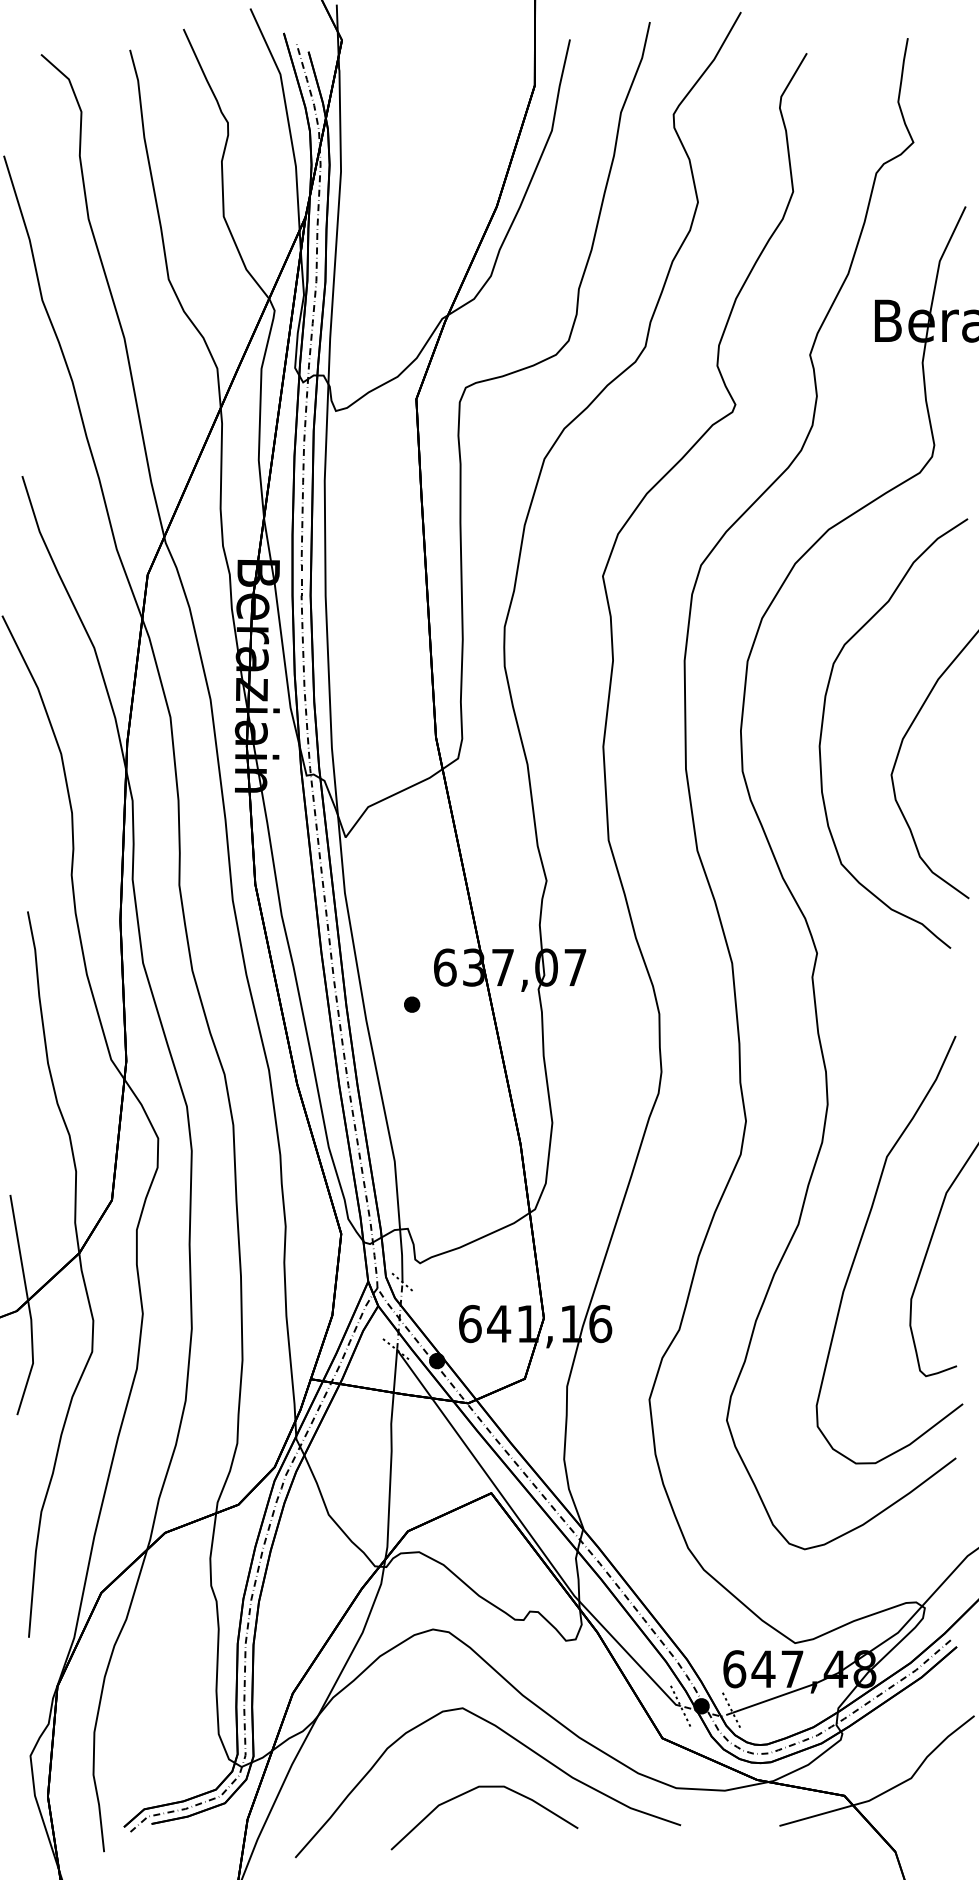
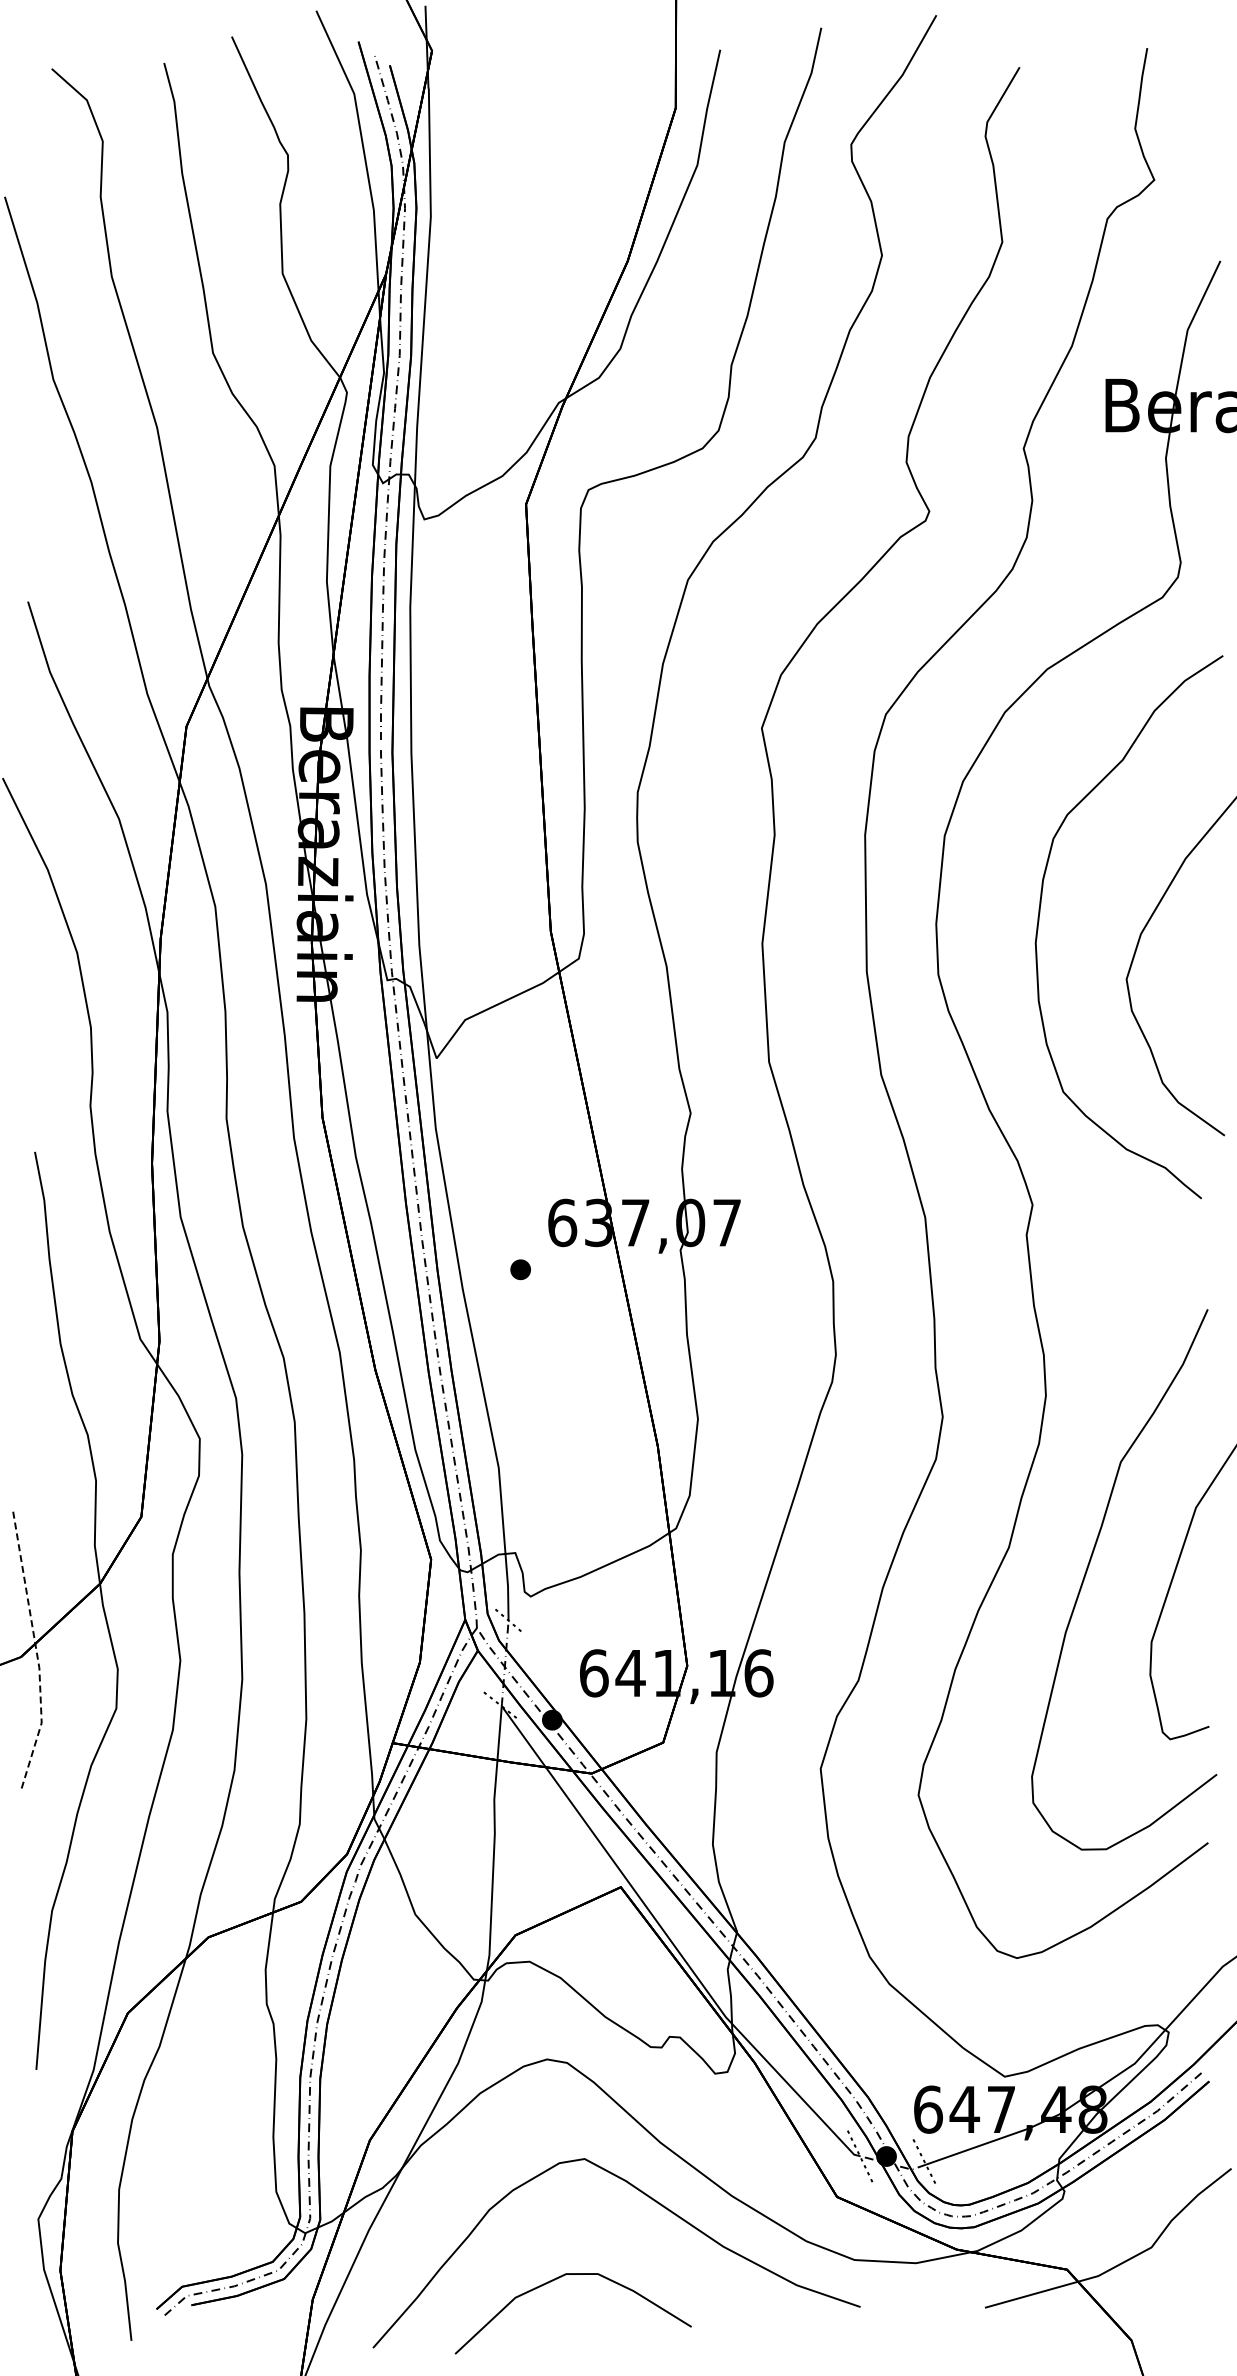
line: (29, 1306) -> (36, 1651), solid -> dashed
curve: (470, 1791) -> (555, 2280), moved

